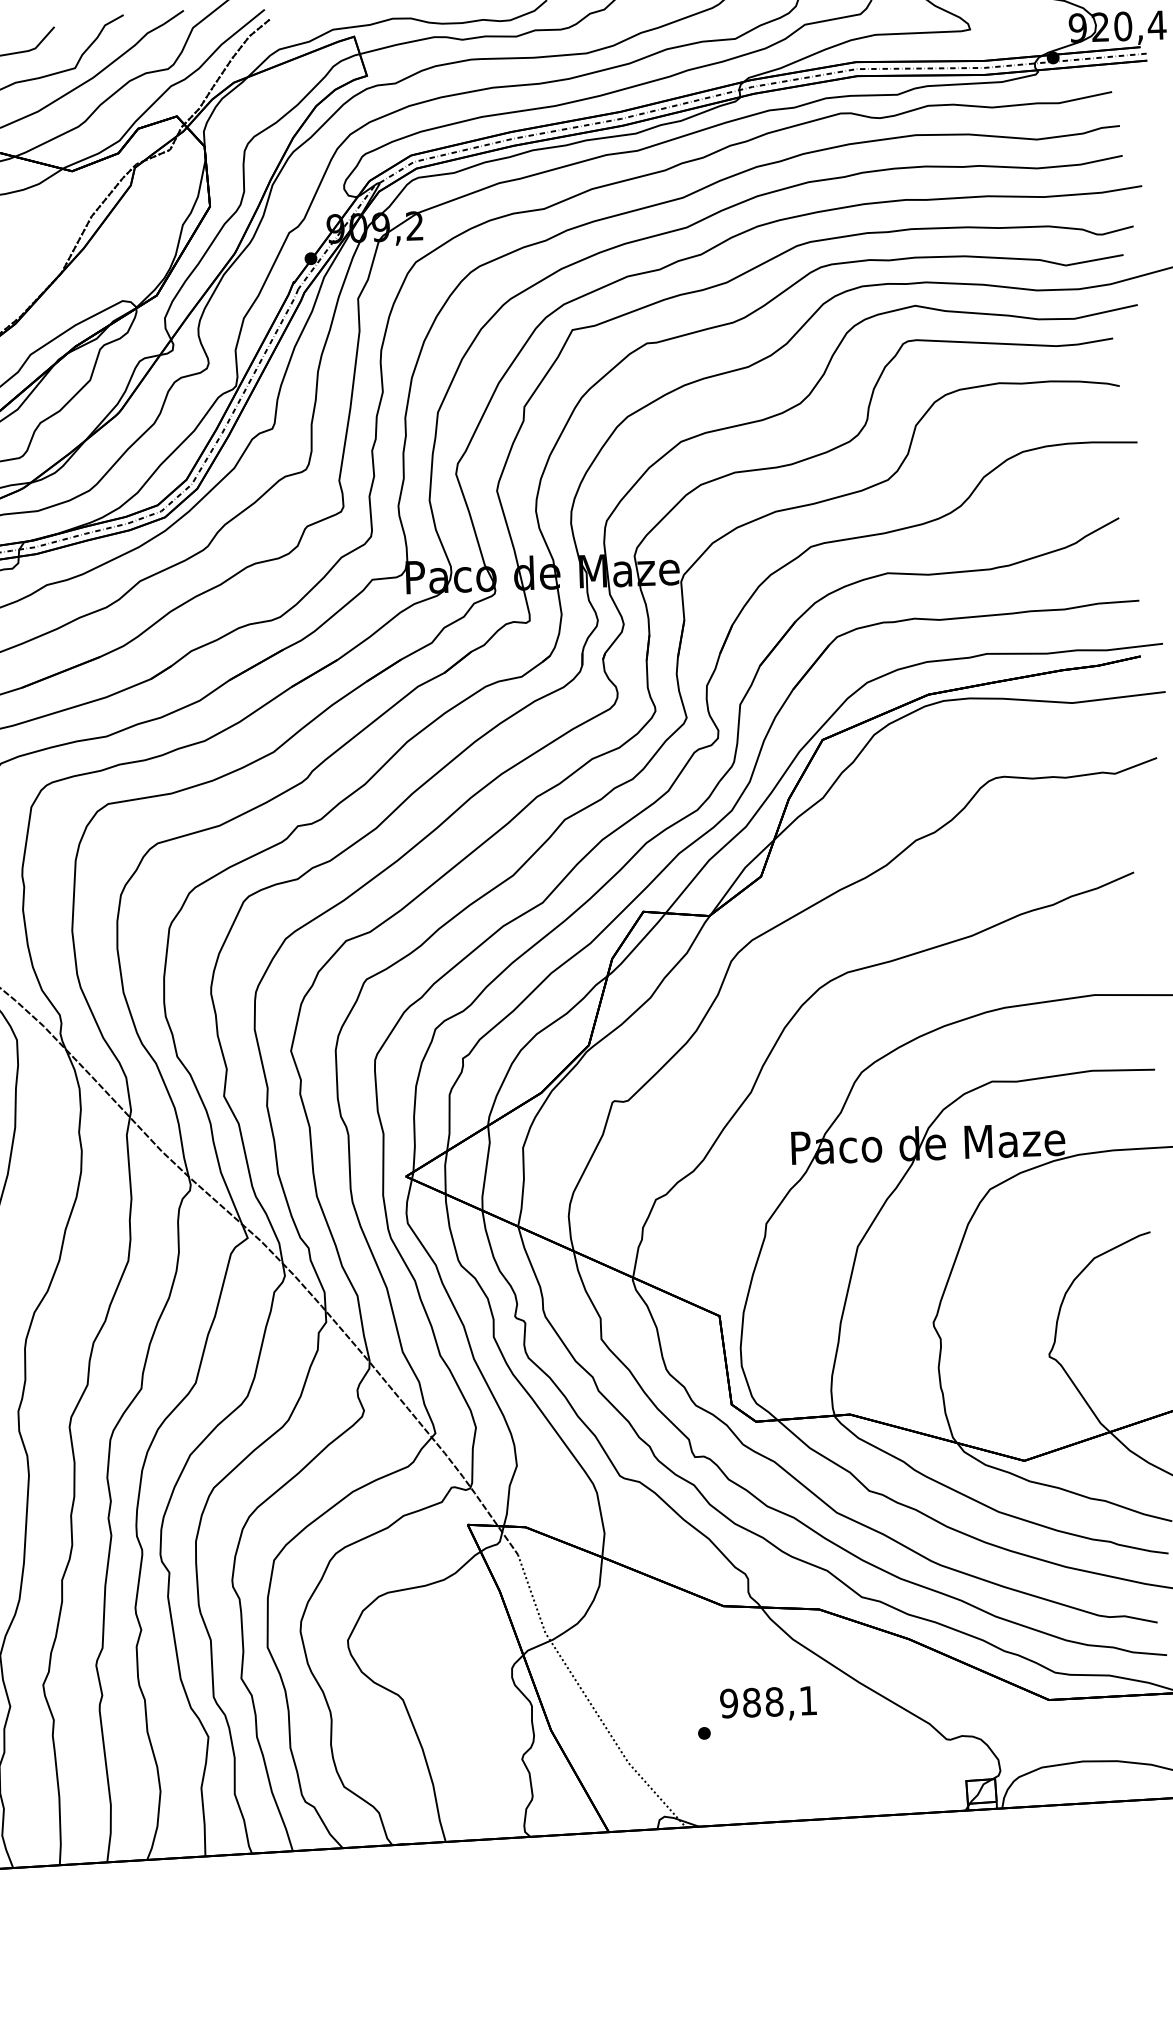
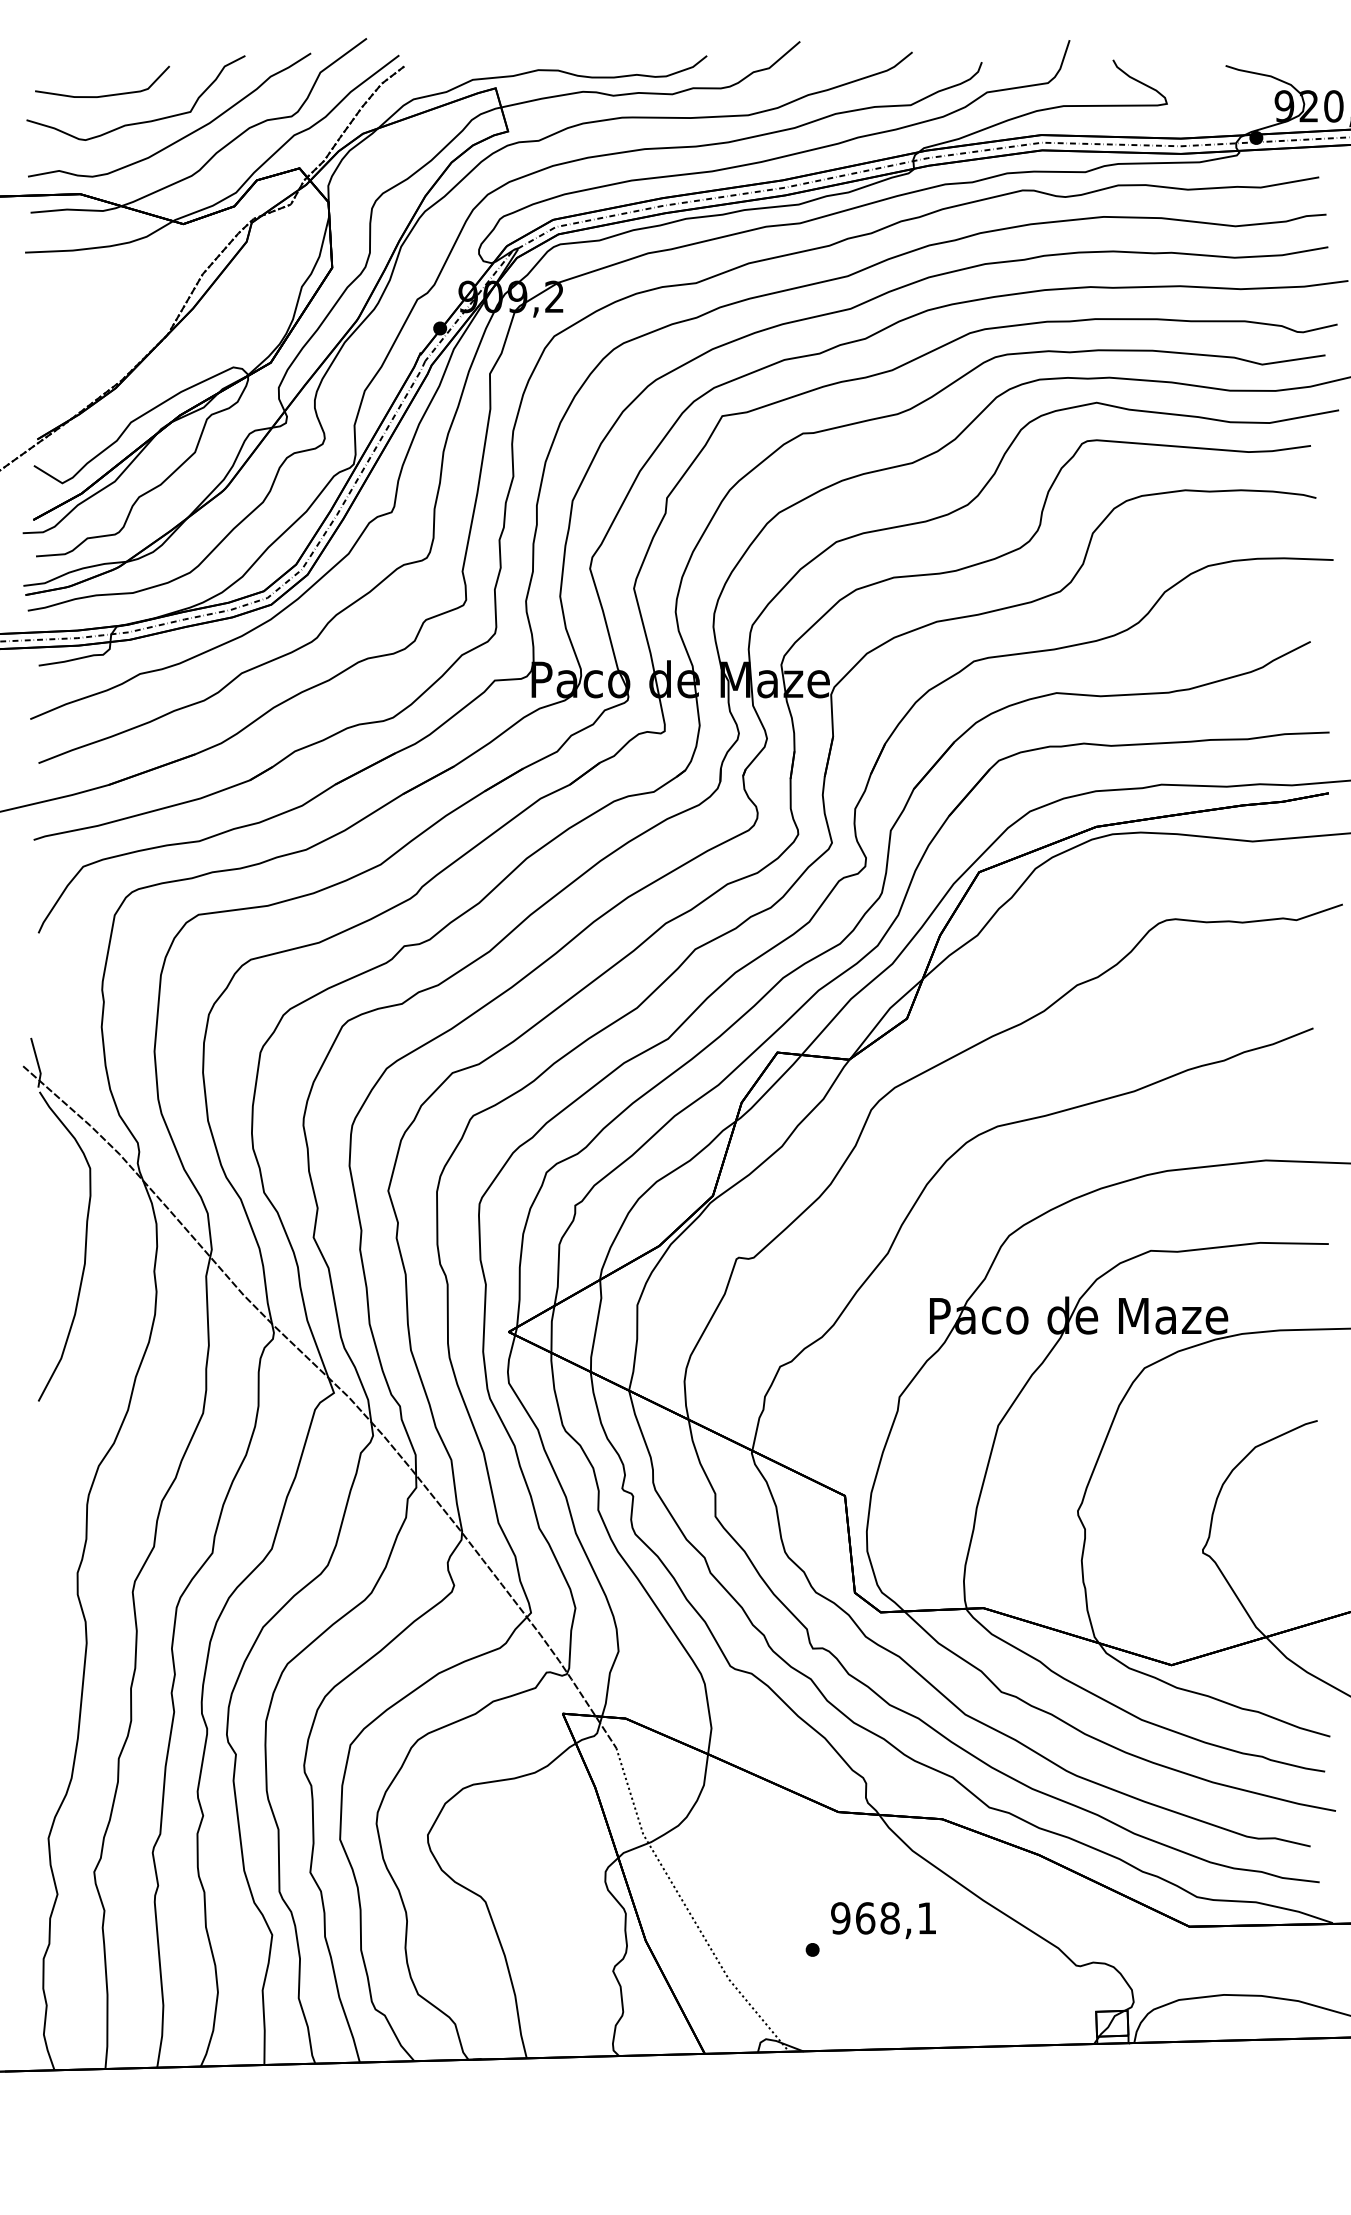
text: (751, 1702) -> (865, 1918), 988,1 -> 968,1

